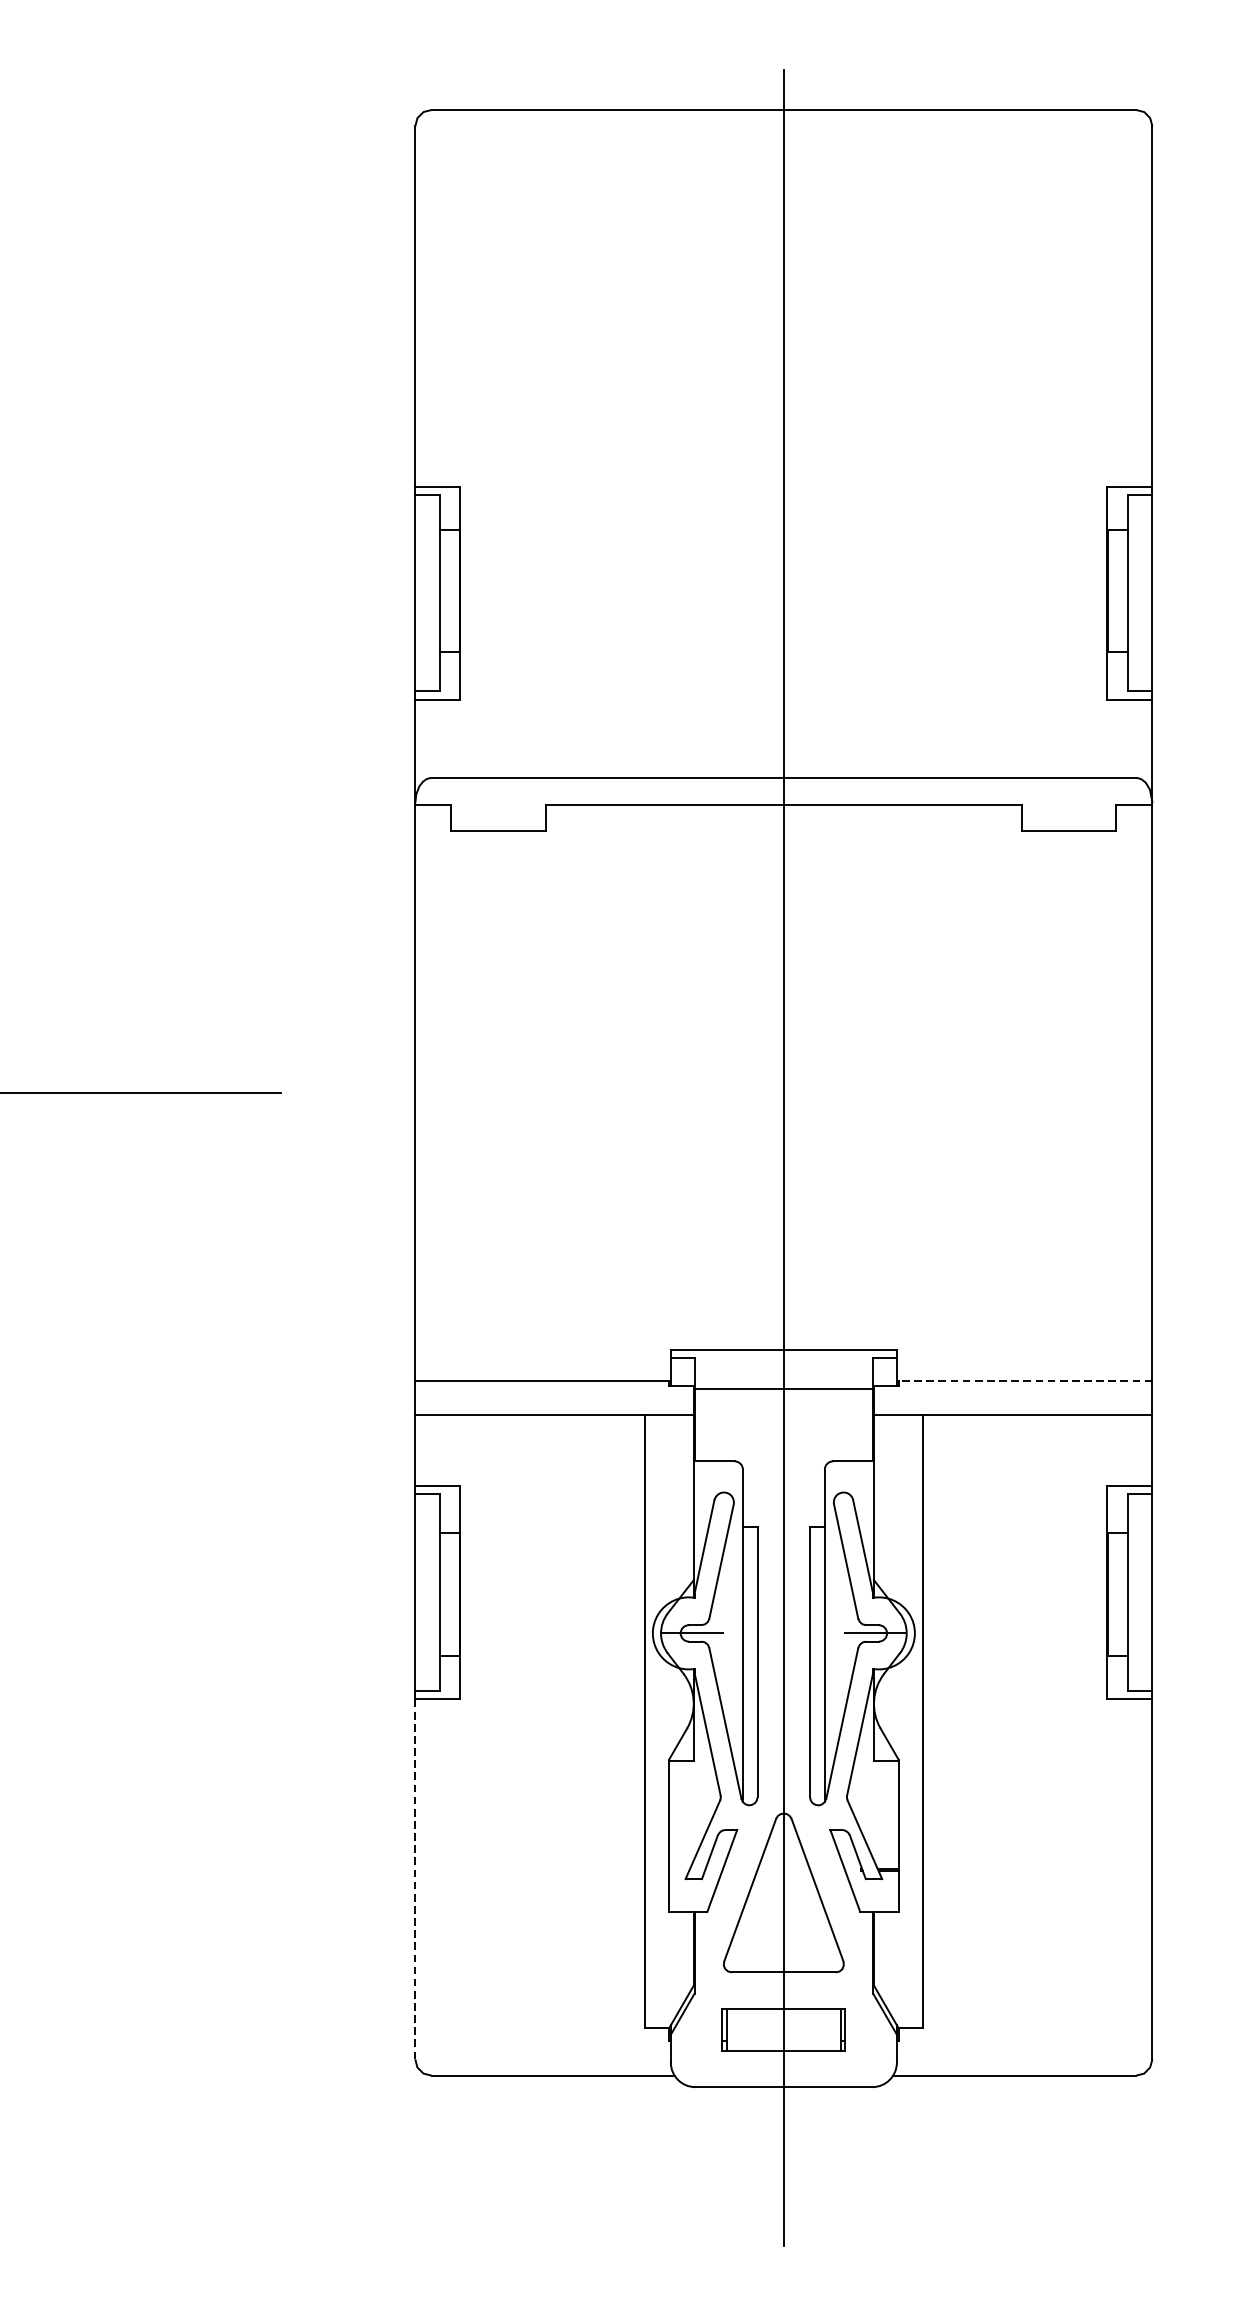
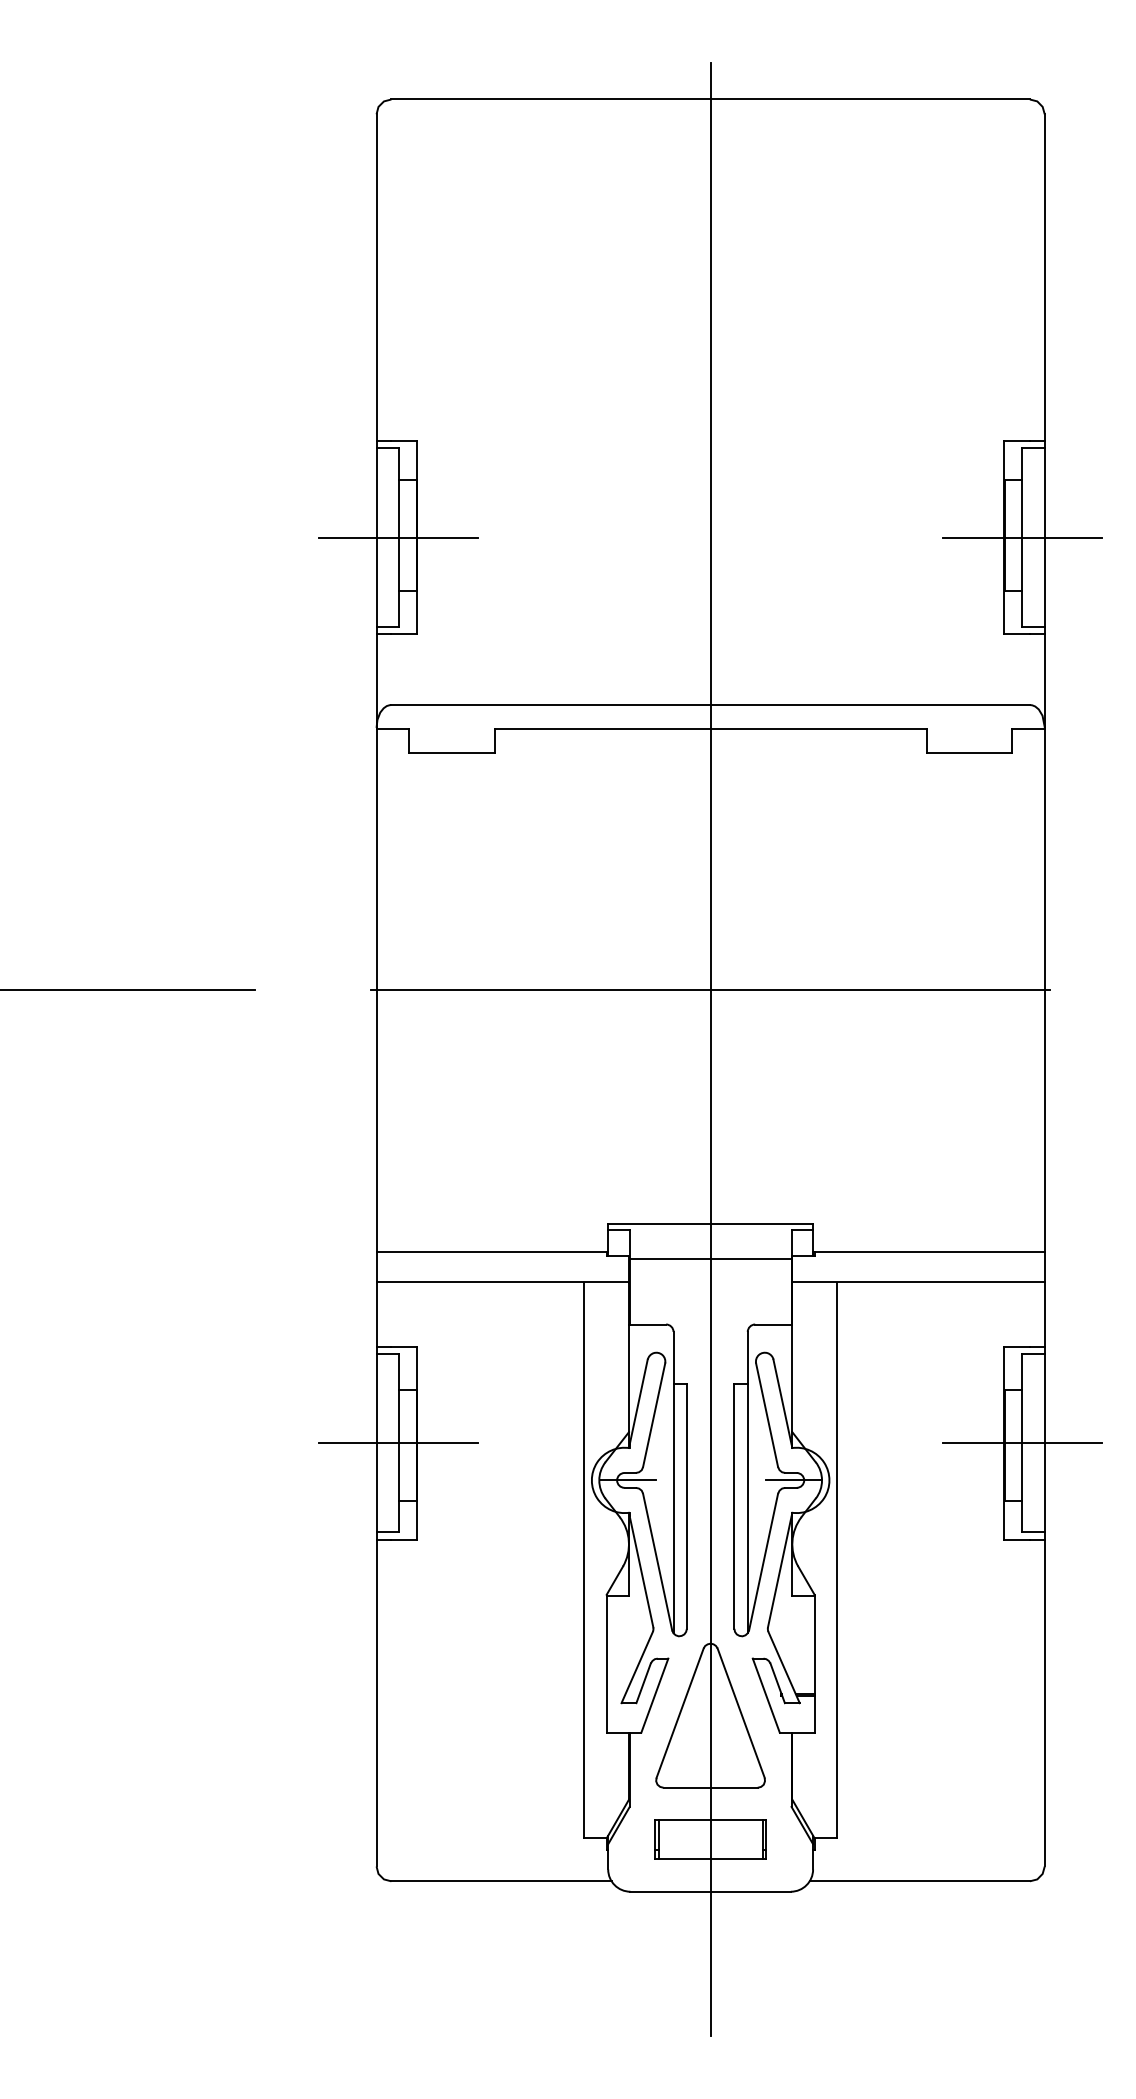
line: (439, 593) -> (398, 537), added
line: (1126, 593) -> (1021, 537), added
line: (783, 1092) -> (710, 990), added
line: (1025, 1380) -> (929, 1251), dashed -> solid
line: (439, 1592) -> (398, 1443), added
line: (1126, 1592) -> (1021, 1443), added
line: (415, 1878) -> (376, 1702), dashed -> solid

